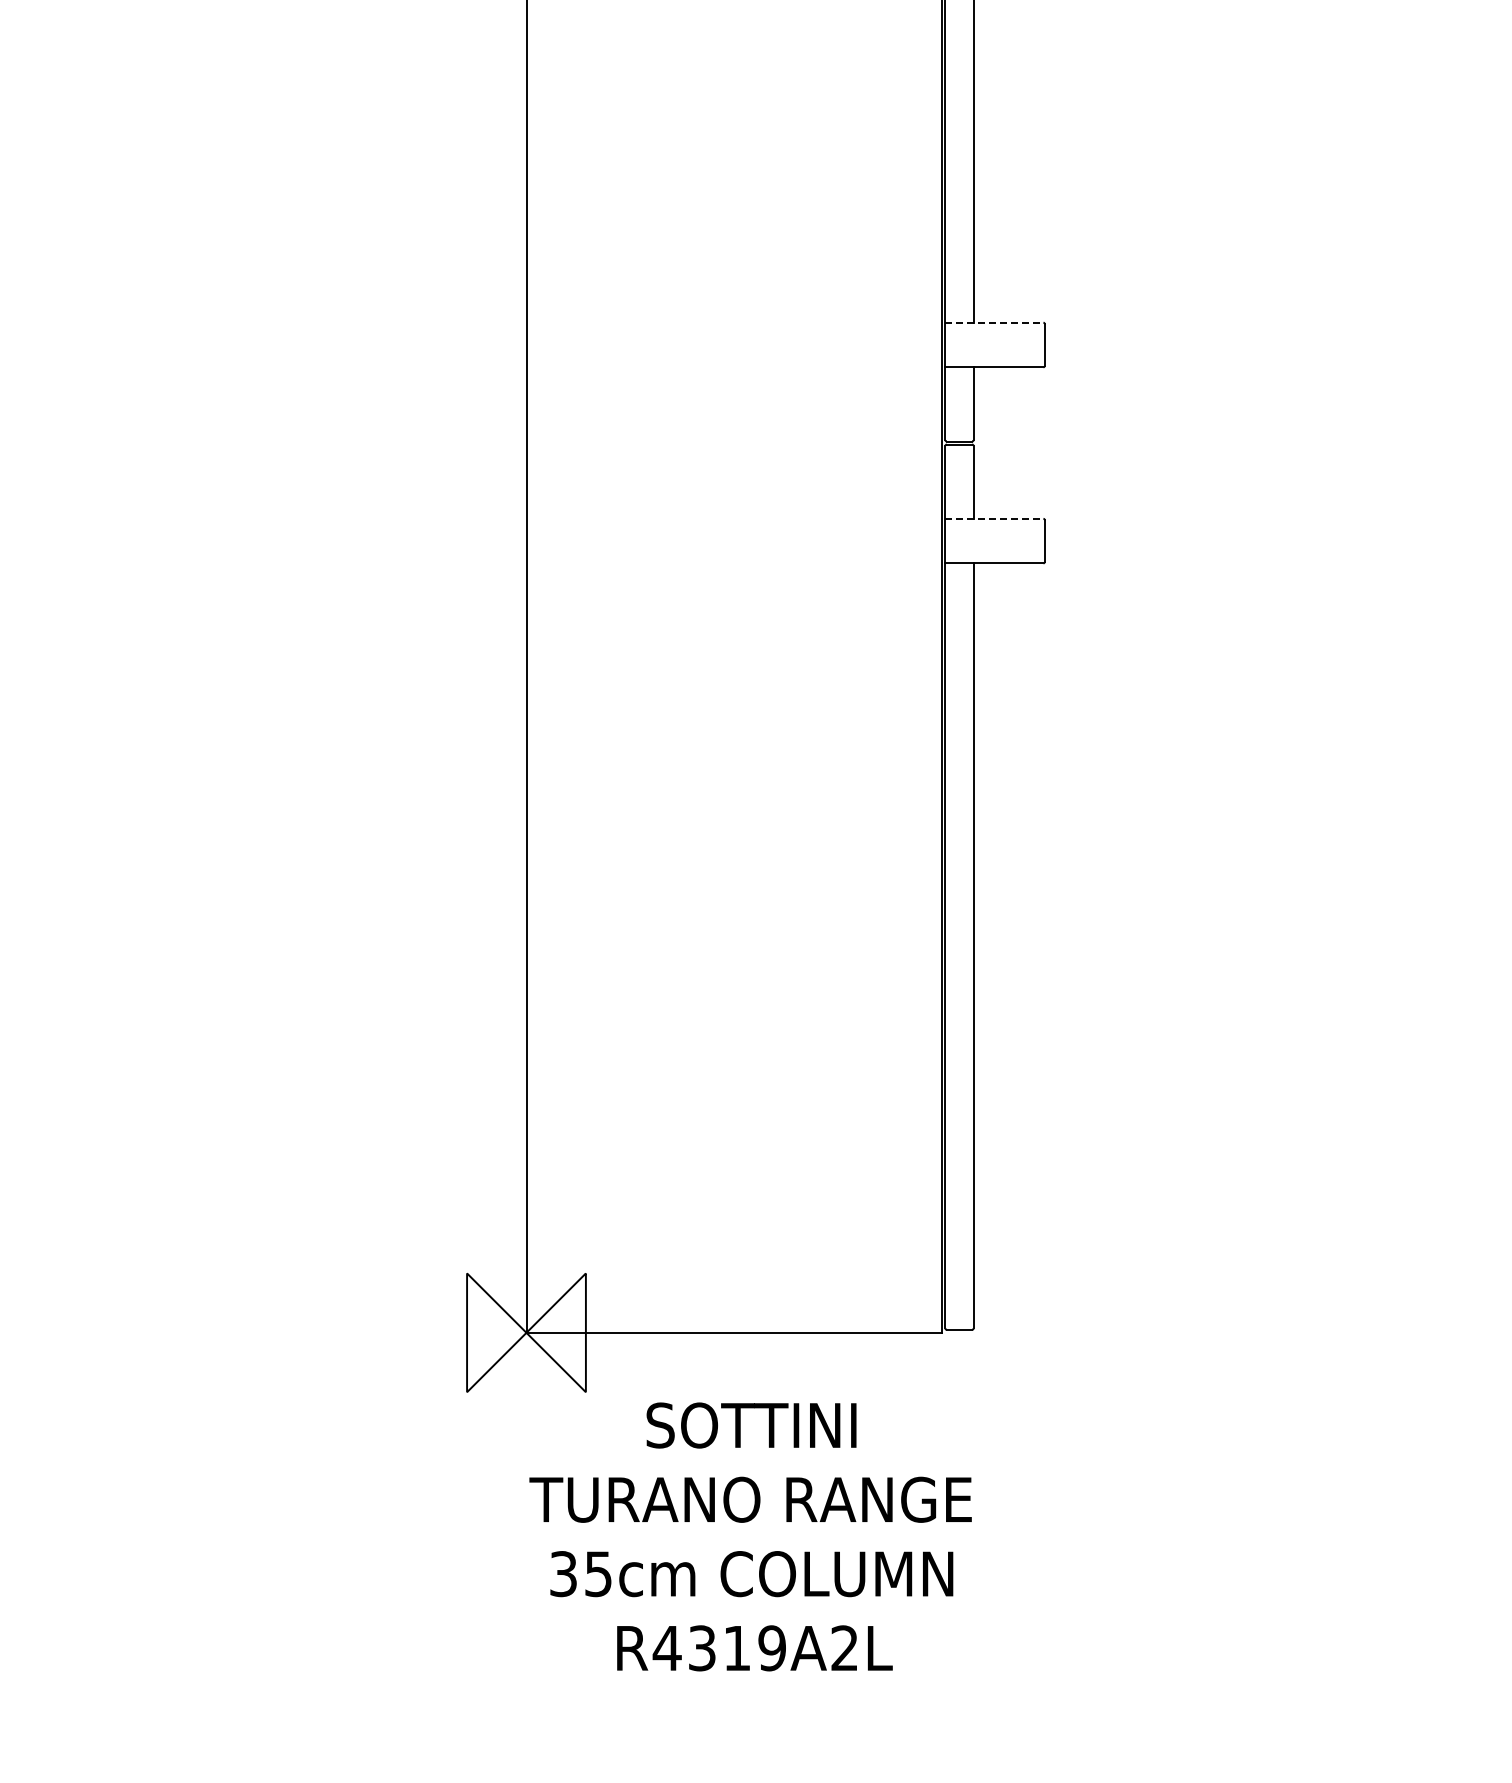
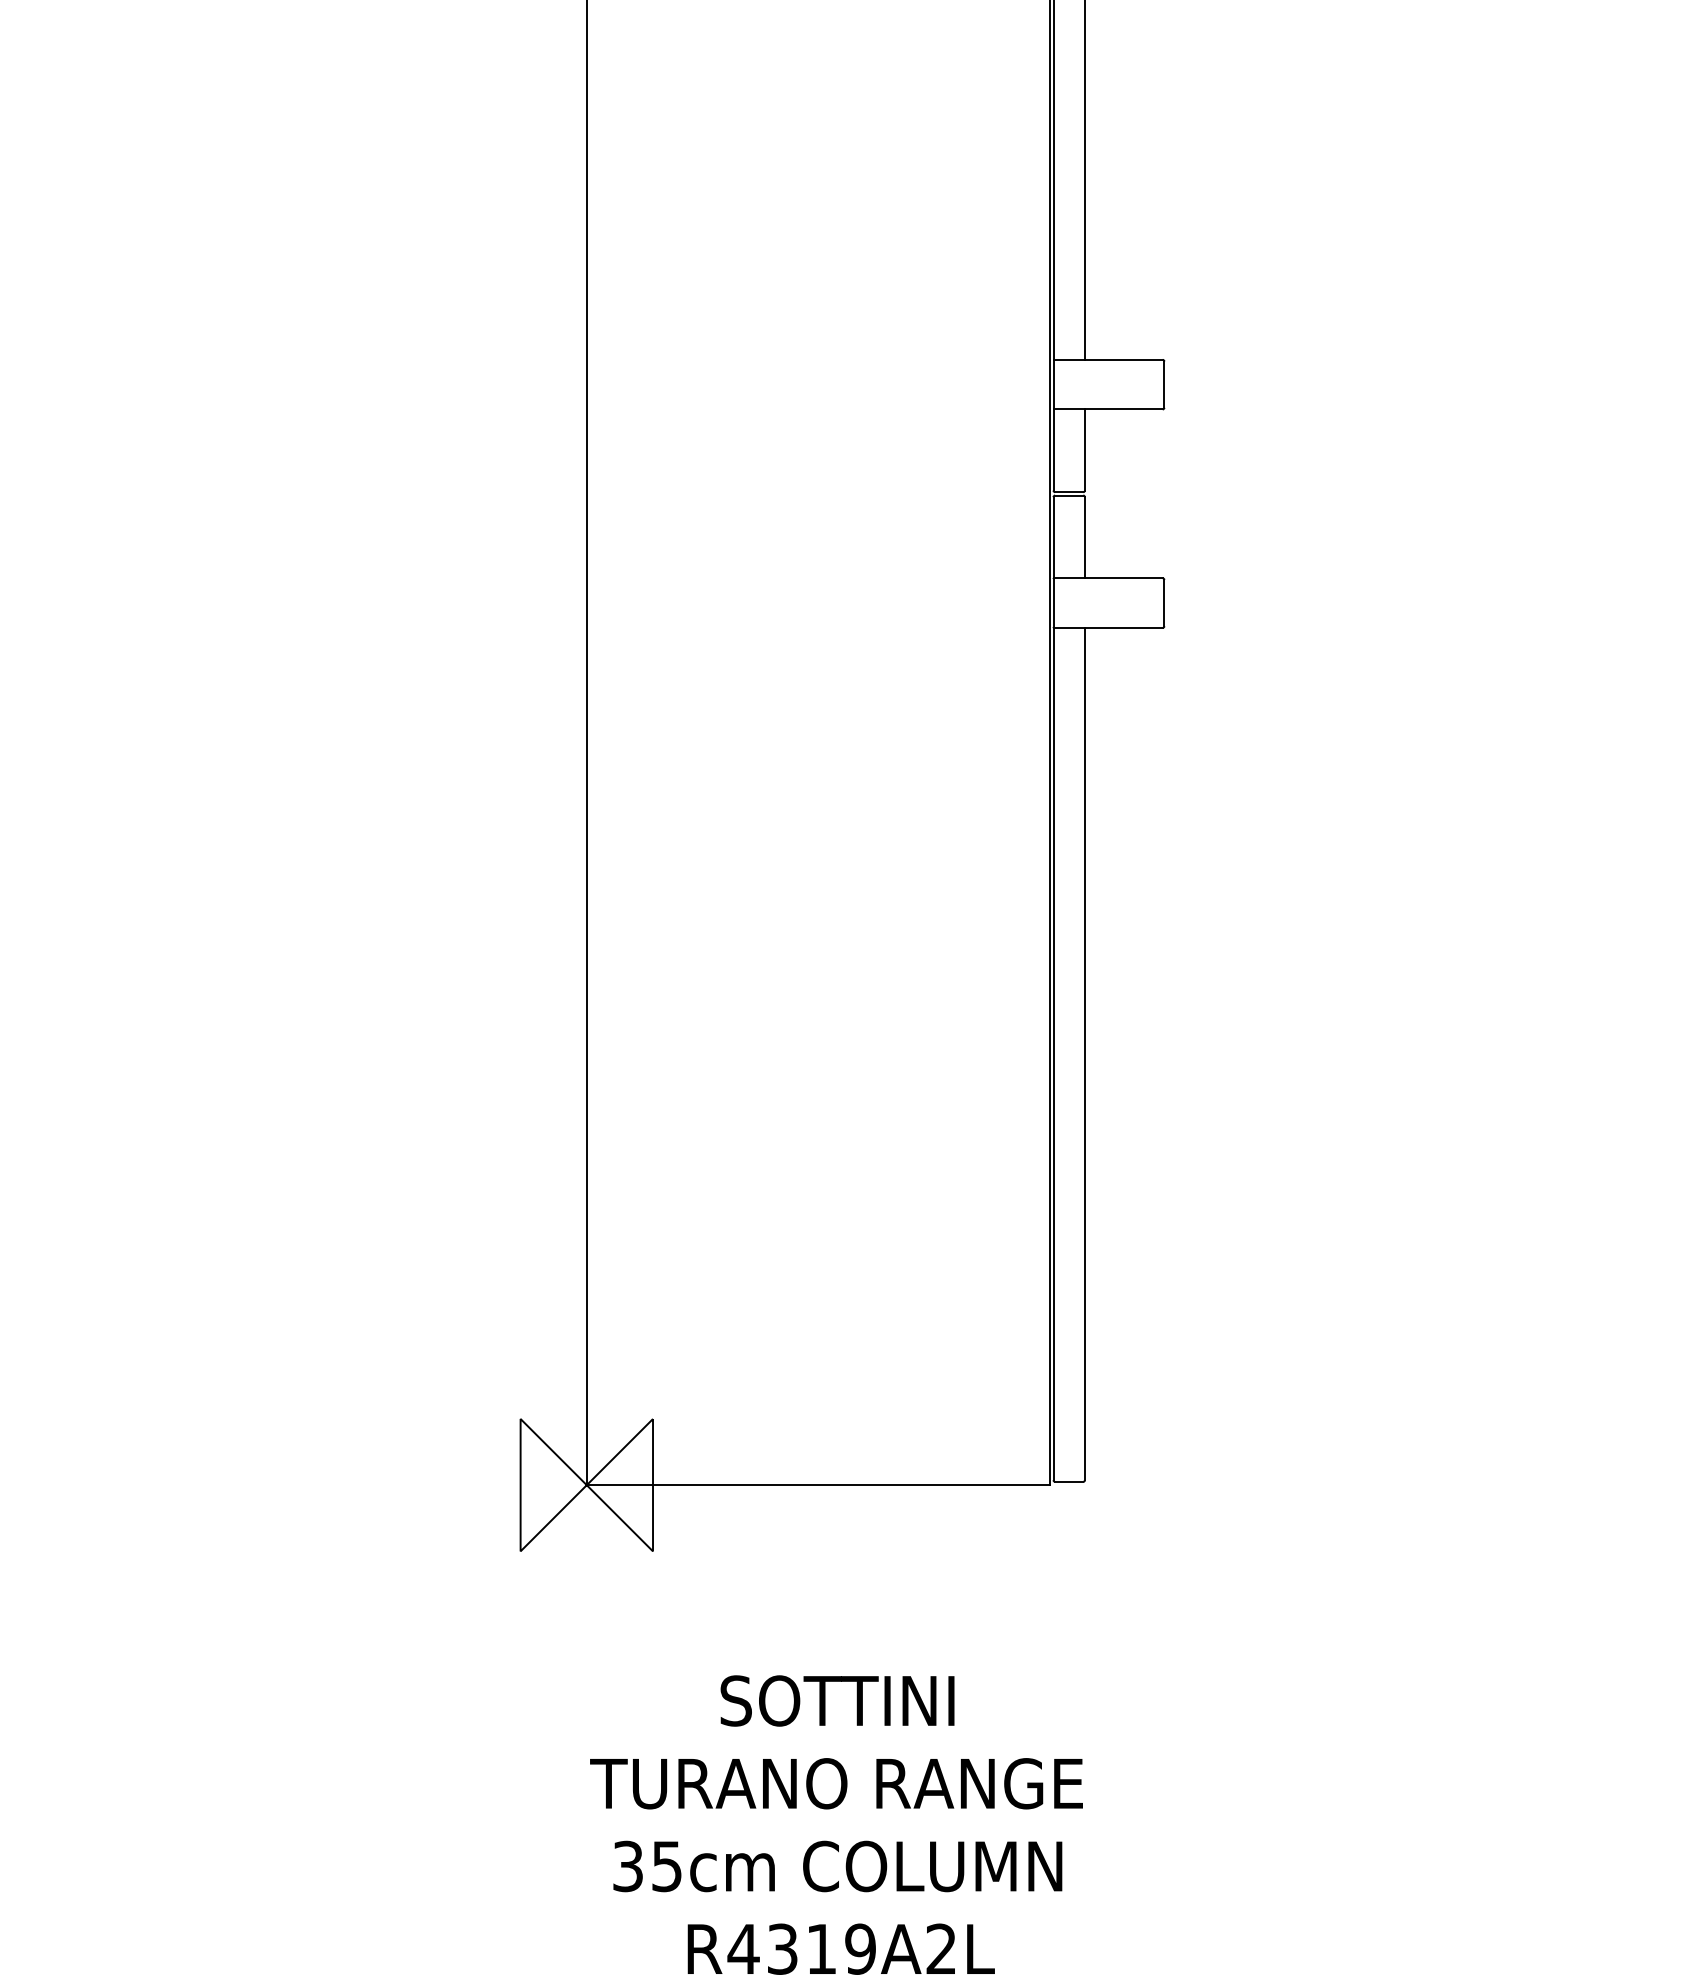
line: (994, 322) -> (1108, 359), dashed -> solid
line: (994, 518) -> (1108, 577), dashed -> solid
text: (750, 1536) -> (836, 1824), moved

